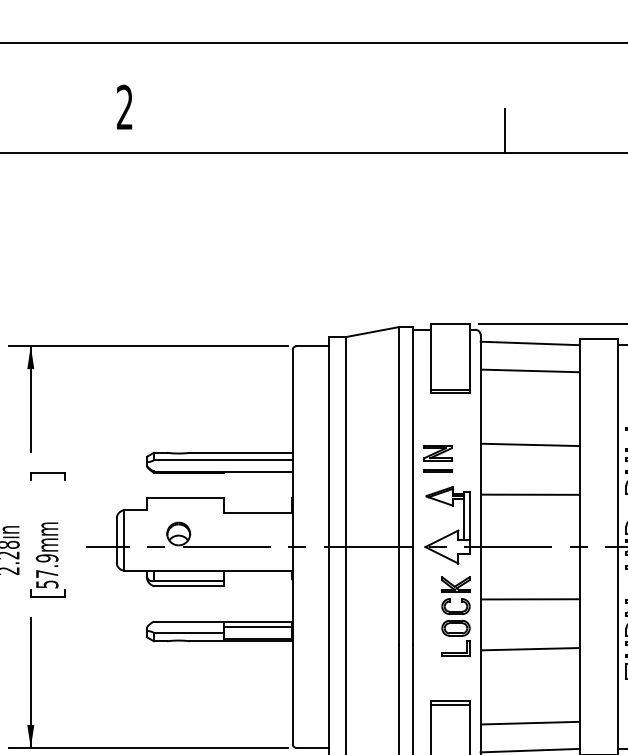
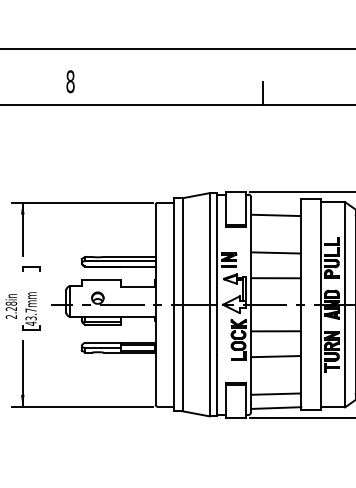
text: (124, 106) -> (70, 81), 2 -> 8
line: (530, 343) -> (276, 201), removed
text: (45, 570) -> (30, 316), 57.9mm -> 43.7mm

